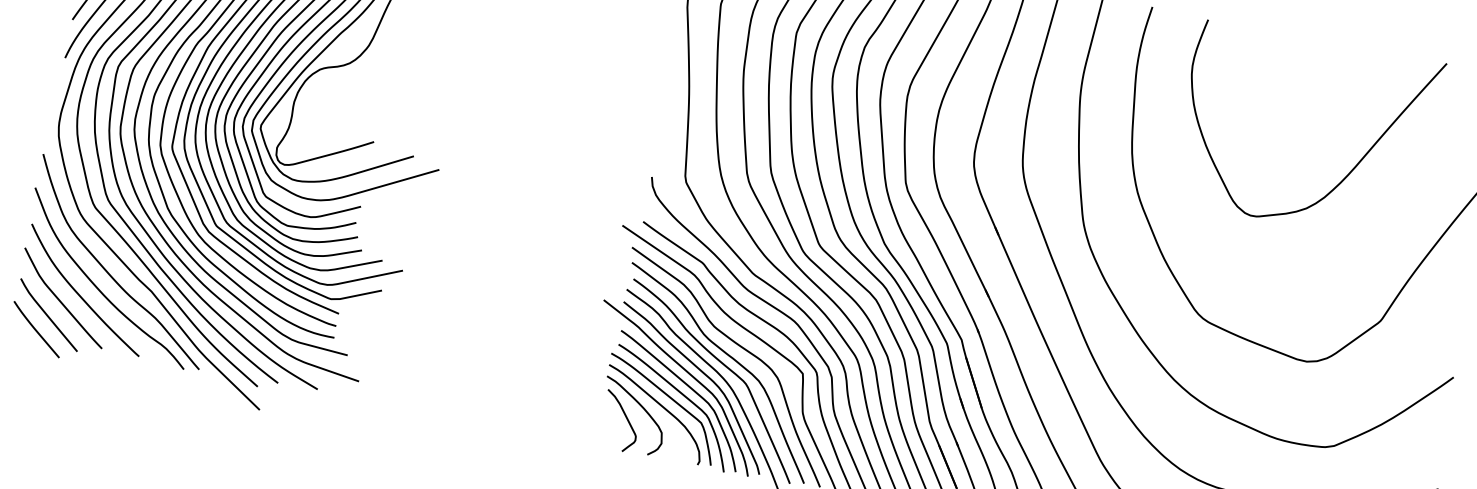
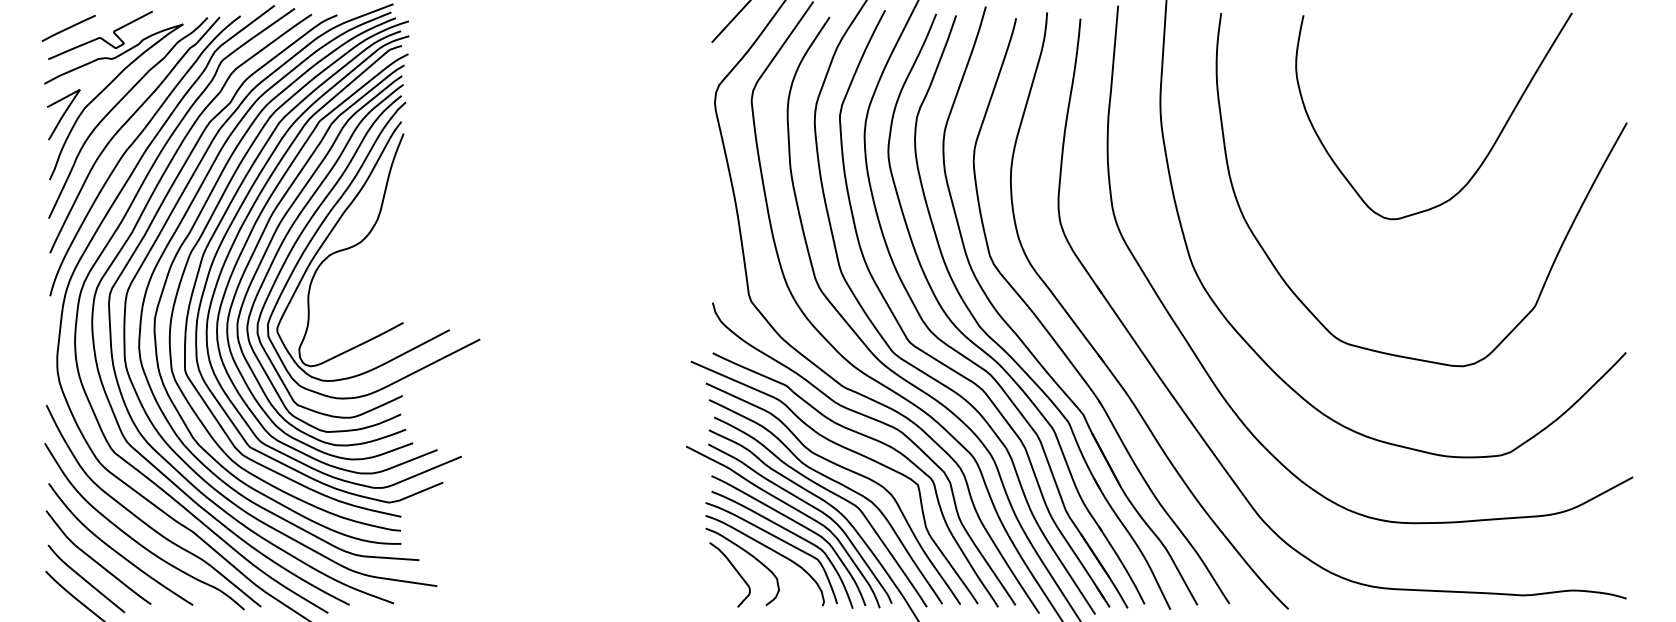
curve: (1351, 169) -> (1490, 148), moved

